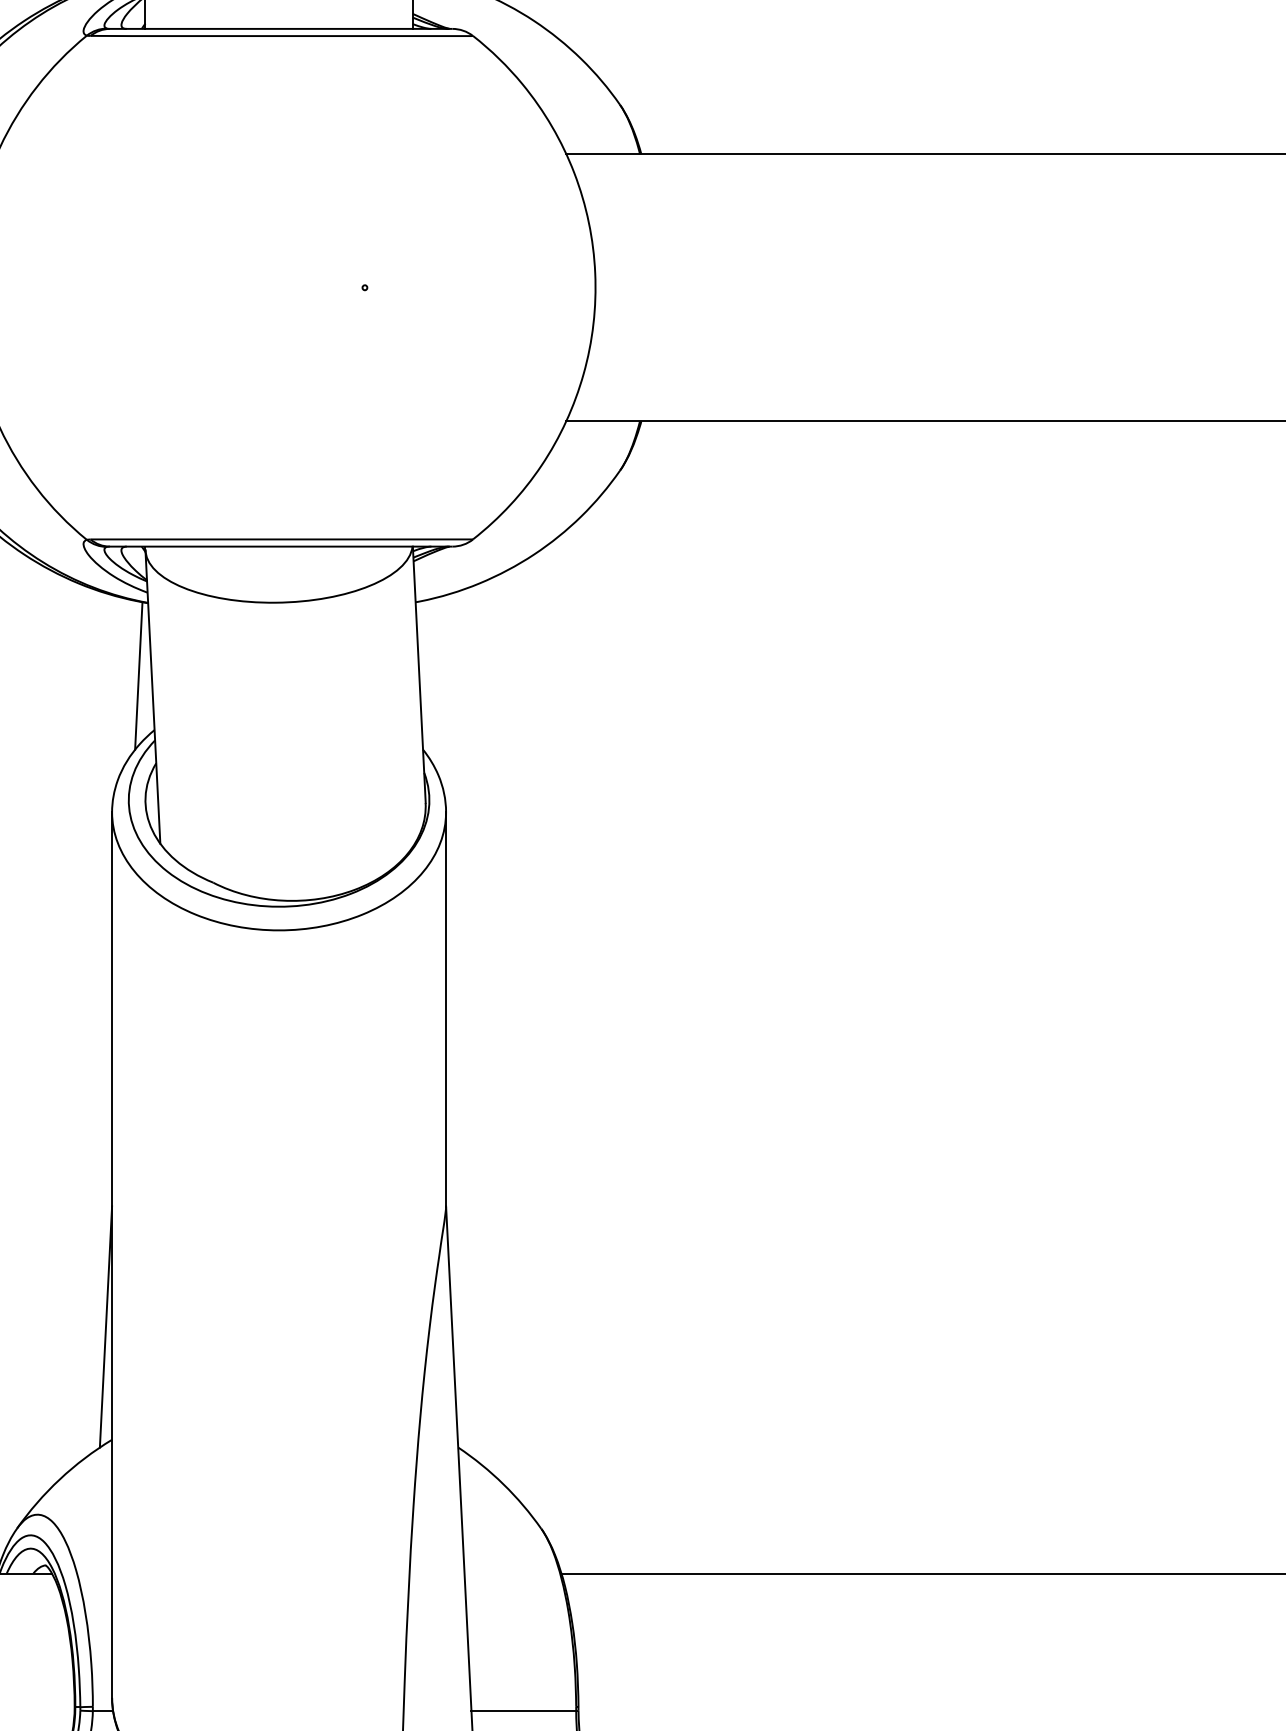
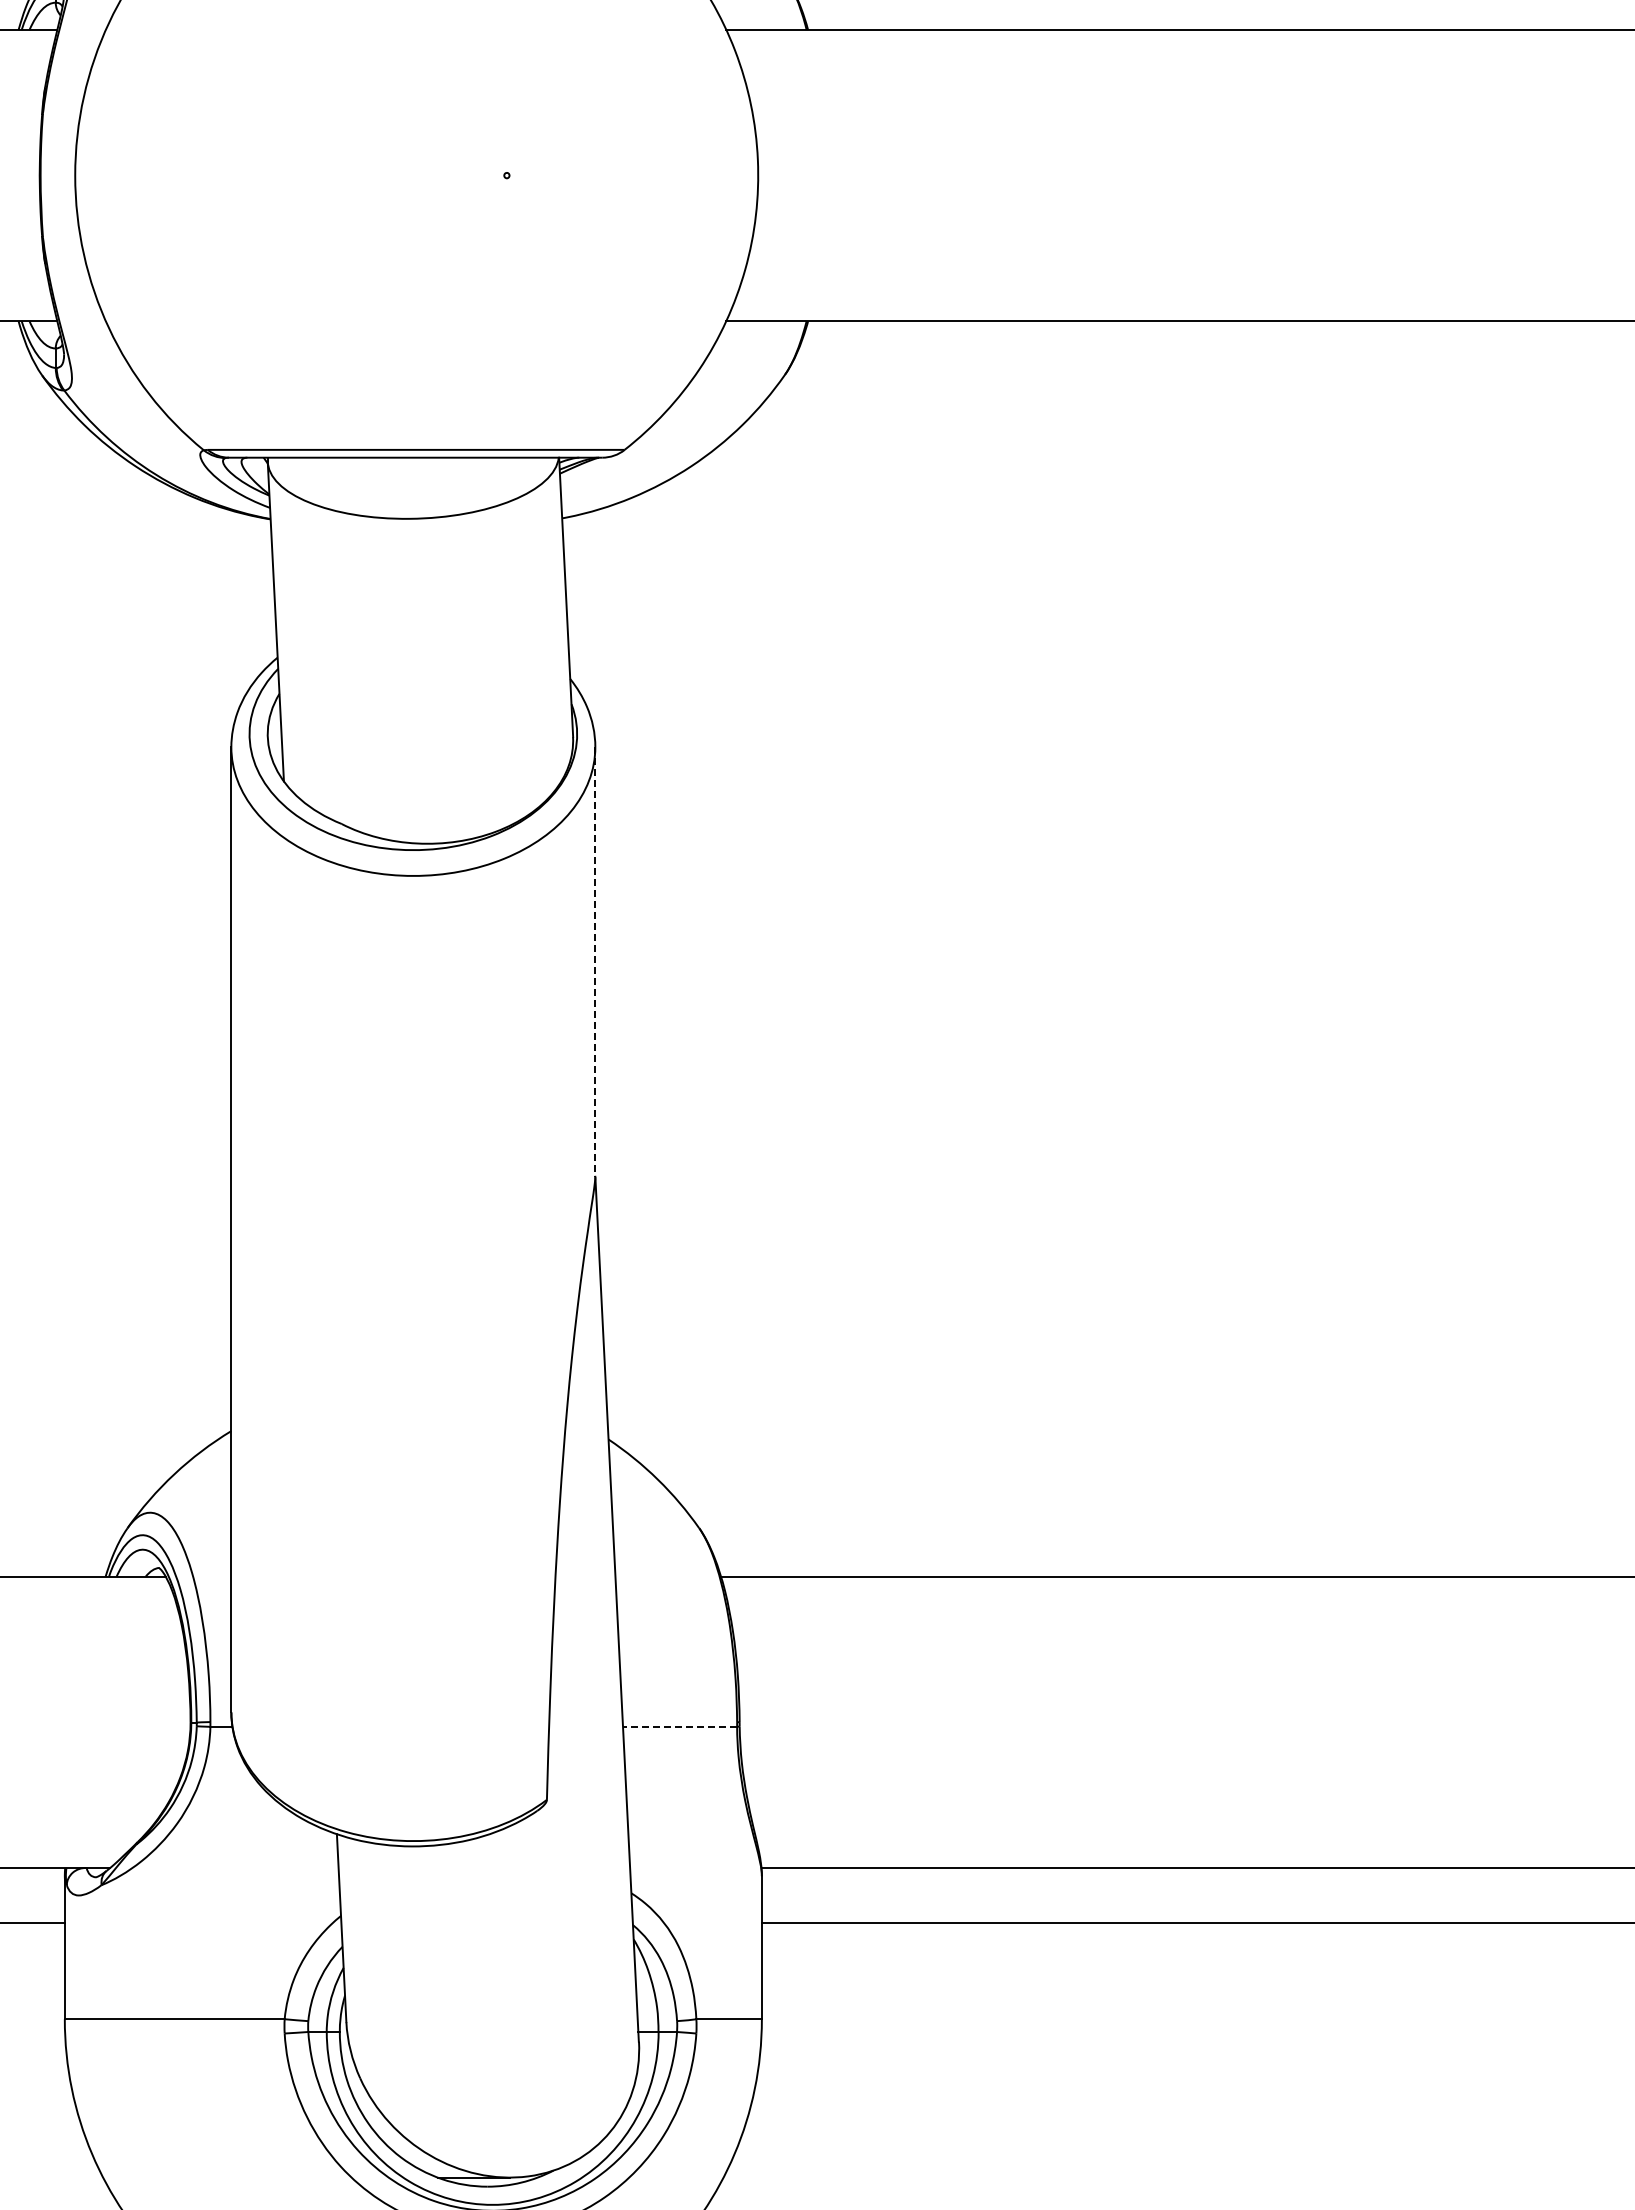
line: (138, 675) -> (260, 598), removed
line: (446, 1009) -> (595, 962), solid -> dashed
line: (105, 1326) -> (224, 1307), removed
line: (523, 1710) -> (679, 1726), solid -> dashed

